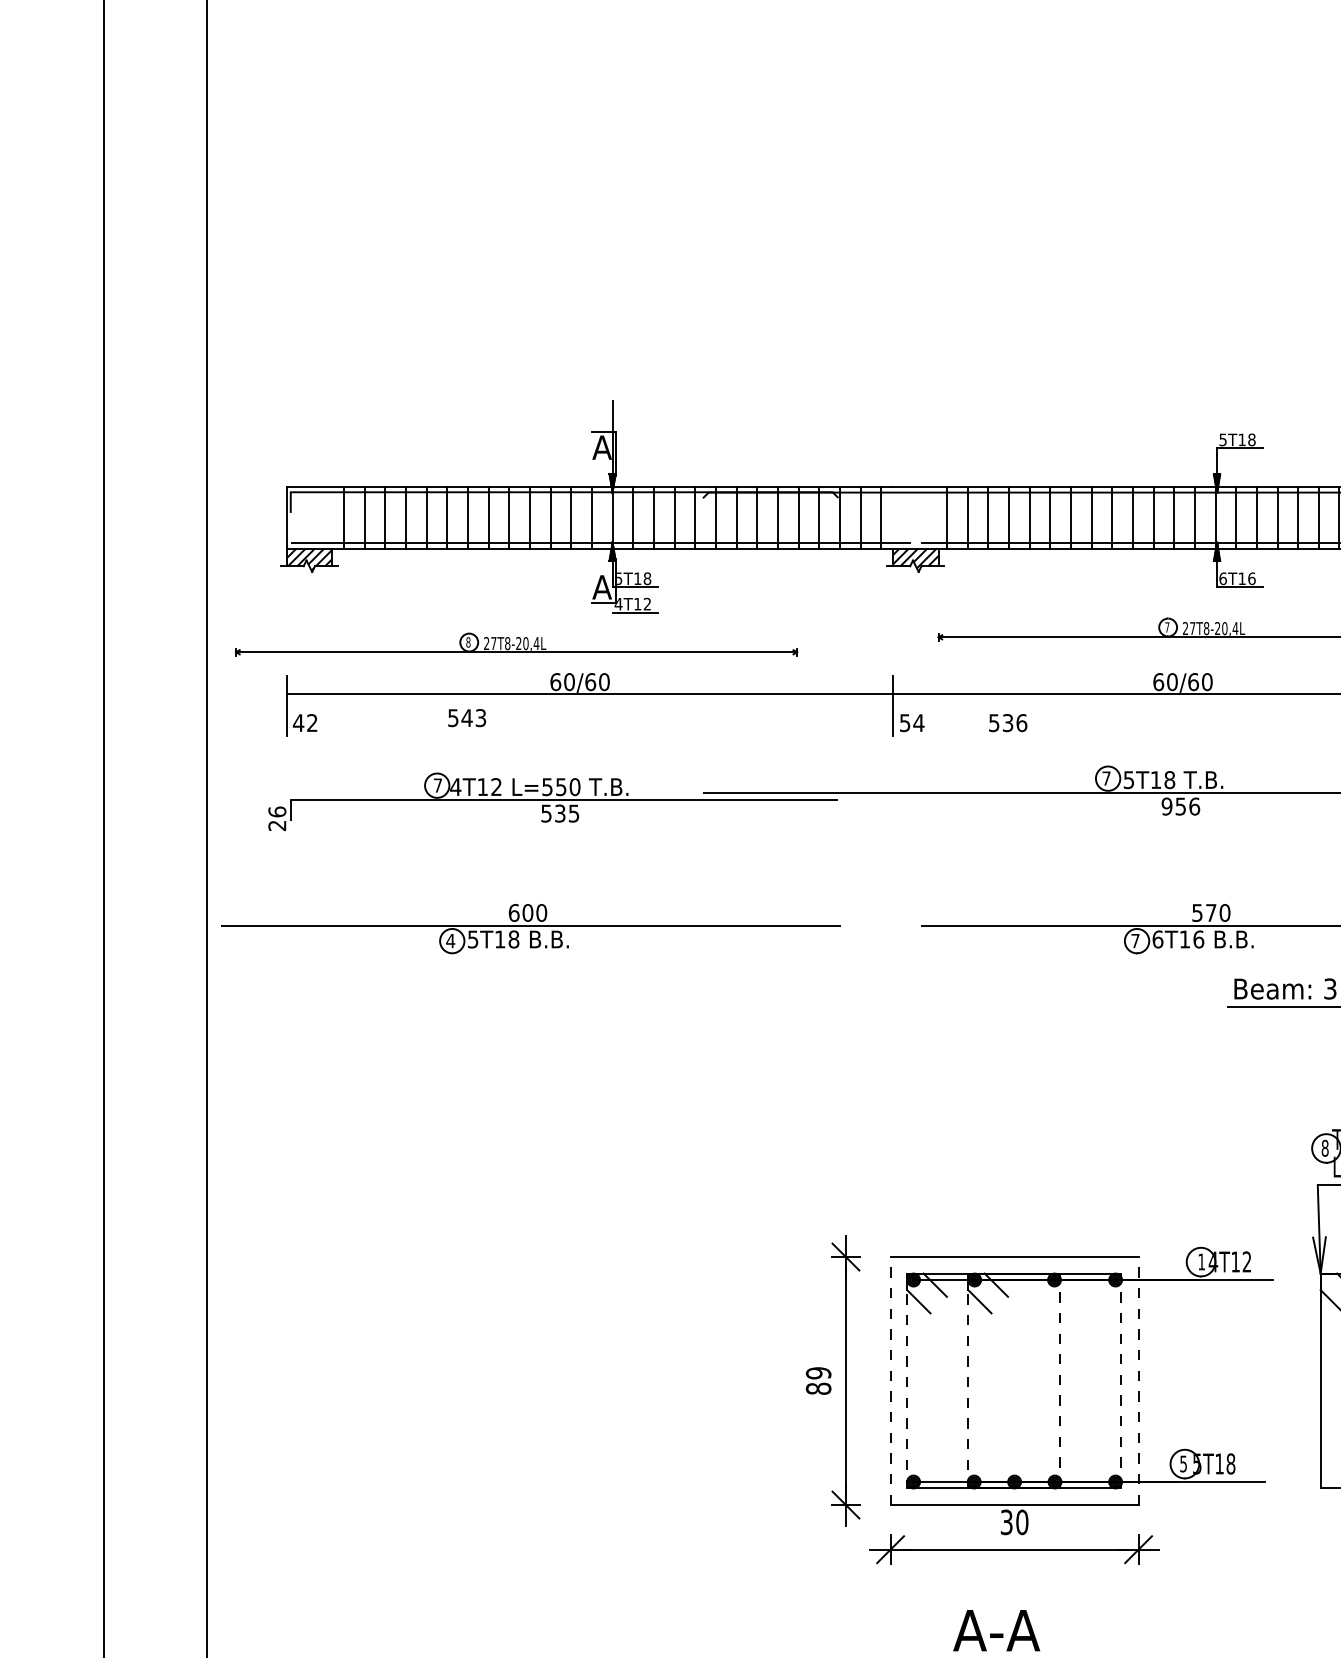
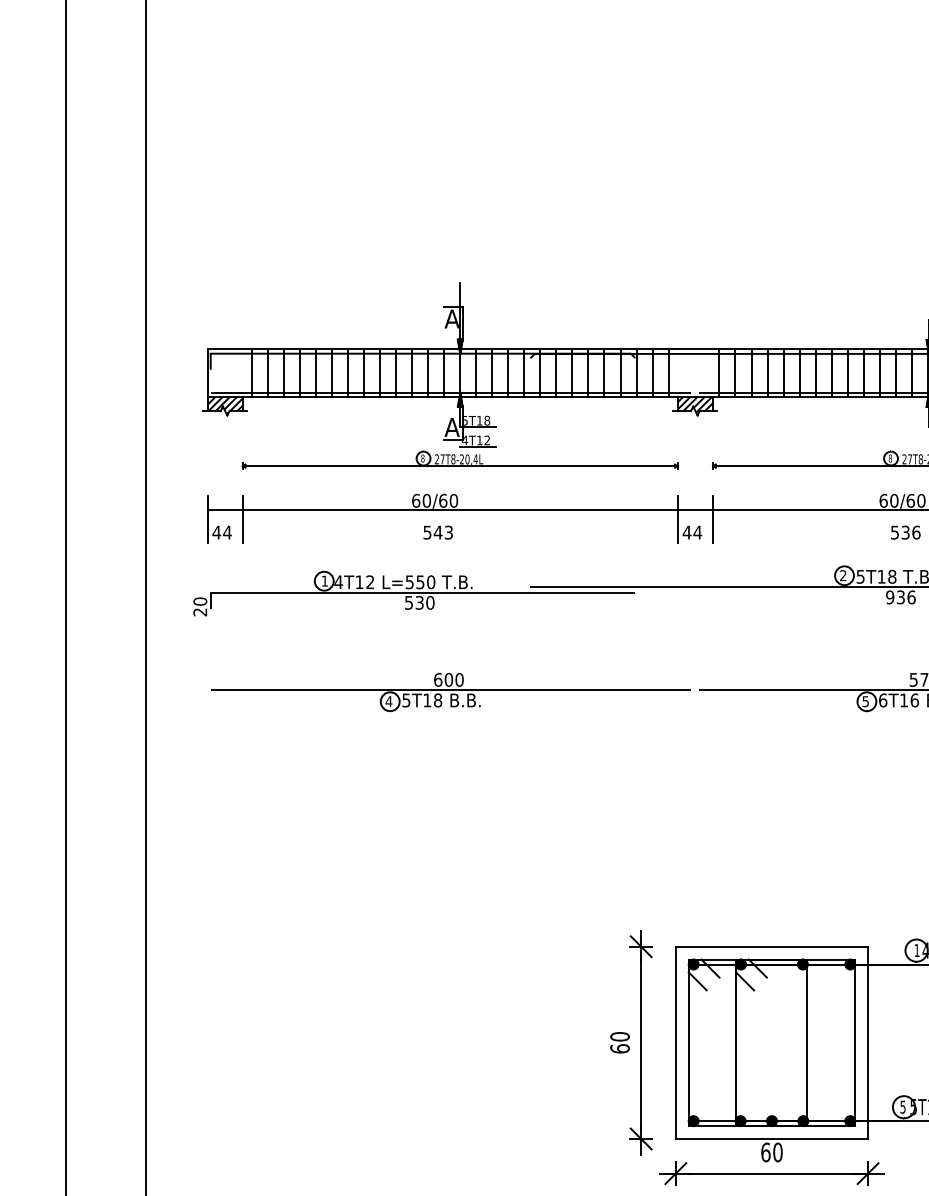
text: (1167, 627) -> (890, 458), 7 -> 8
part: (516, 644) -> (460, 460), moved
line: (332, 706) -> (243, 519), added
line: (938, 706) -> (712, 519), added
text: (467, 718) -> (438, 532), moved
text: (312, 722) -> (227, 532), 42 -> 44
text: (904, 723) -> (686, 532), 54 -> 44
text: (1008, 723) -> (906, 532), moved
text: (1106, 778) -> (843, 575), 7 -> 2
text: (437, 785) -> (324, 581), 7 -> 1
text: (1180, 805) -> (900, 596), 956 -> 936
text: (277, 811) -> (200, 601), 26 -> 20
text: (573, 813) -> (429, 602), 535 -> 530
part: (530, 929) -> (450, 692), moved
text: (1135, 941) -> (865, 702), 7 -> 5
text: (818, 1380) -> (619, 1042), 89 -> 60
line: (1060, 1380) -> (807, 1042), dashed -> solid
line: (1121, 1380) -> (854, 1042), dashed -> solid
line: (890, 1381) -> (675, 1043), dashed -> solid
line: (907, 1381) -> (688, 1043), dashed -> solid
line: (968, 1381) -> (736, 1043), dashed -> solid
line: (1138, 1381) -> (868, 1043), dashed -> solid
text: (1006, 1522) -> (765, 1152), 30 -> 60

